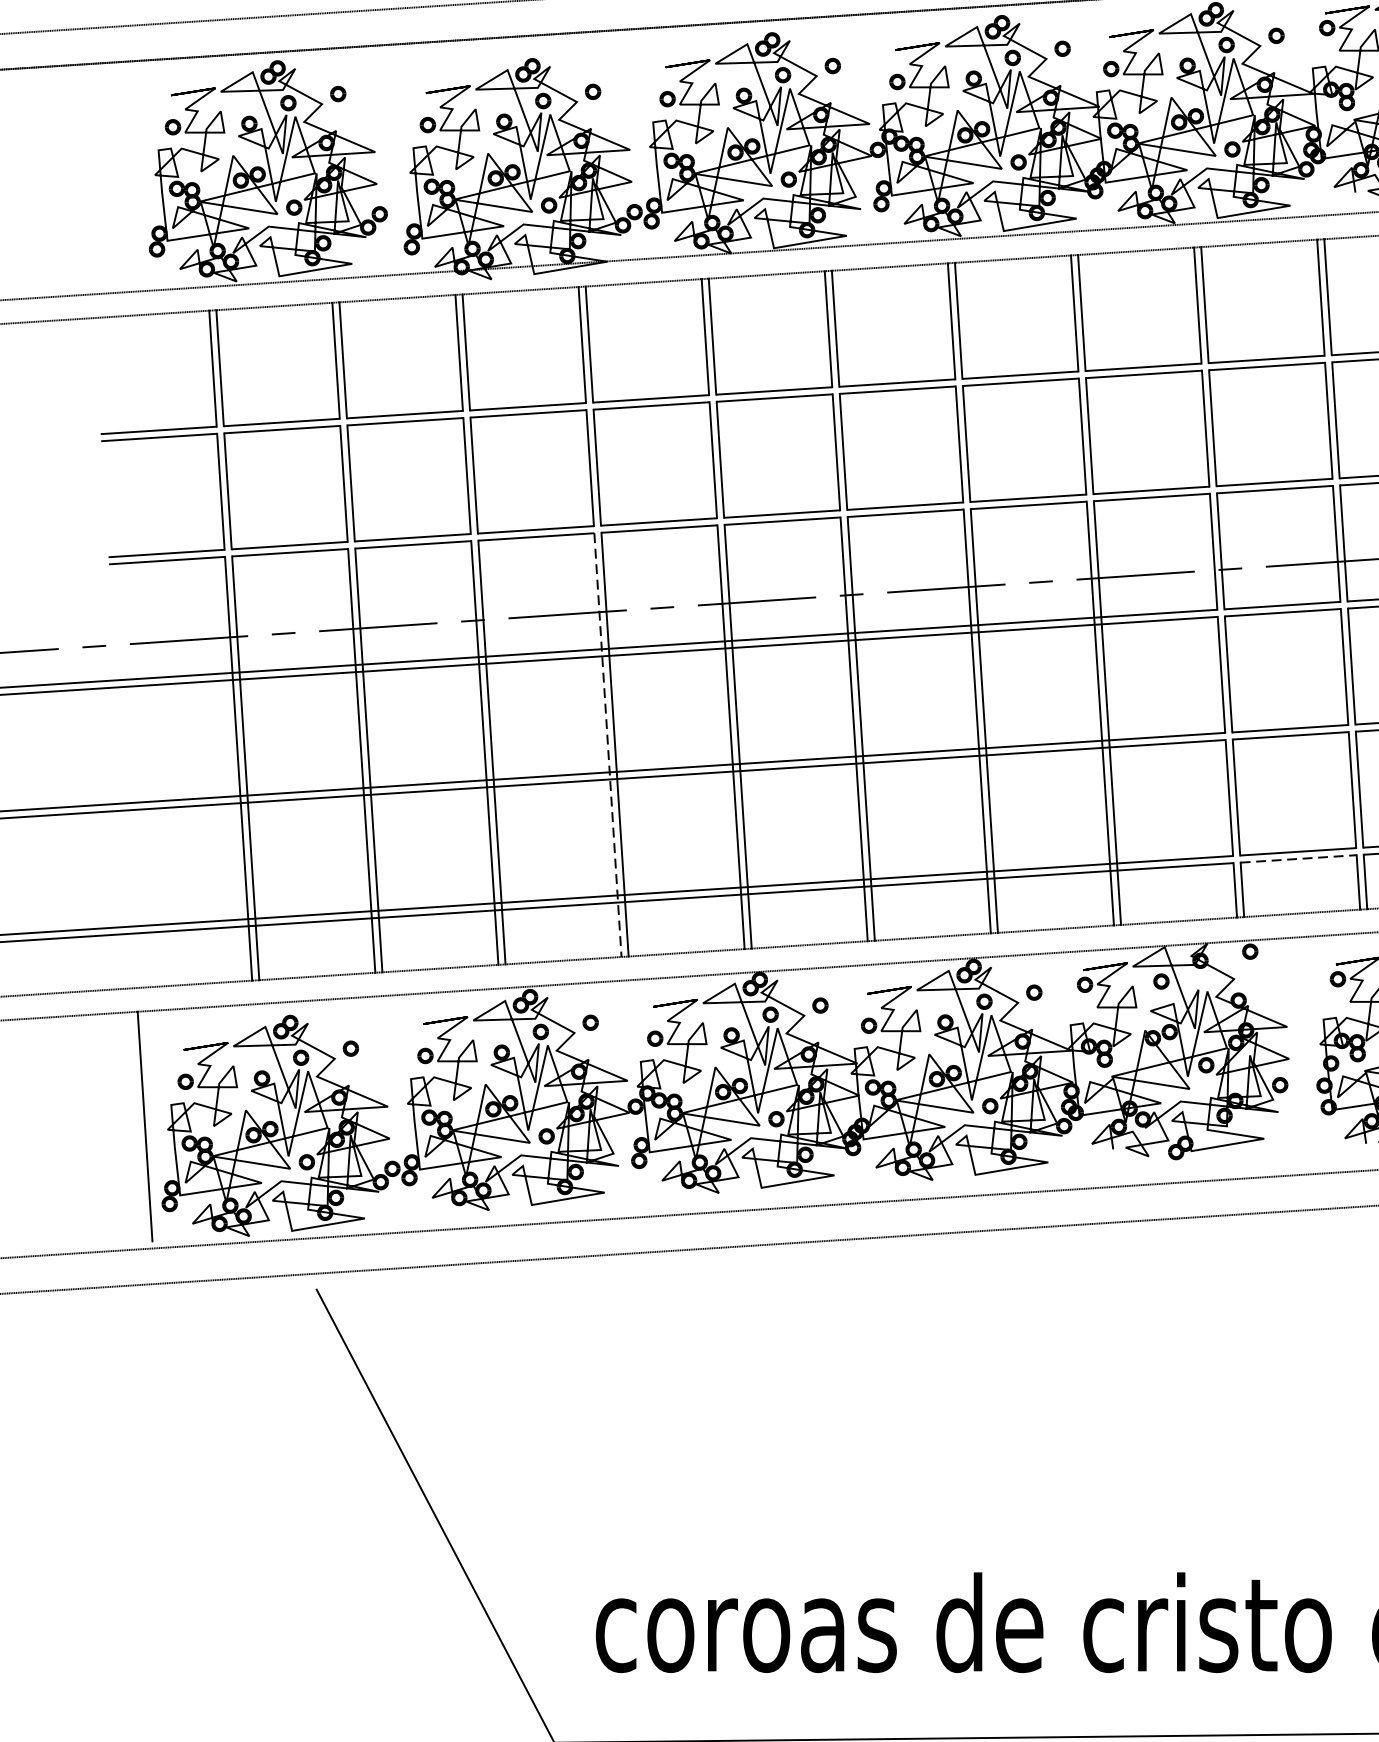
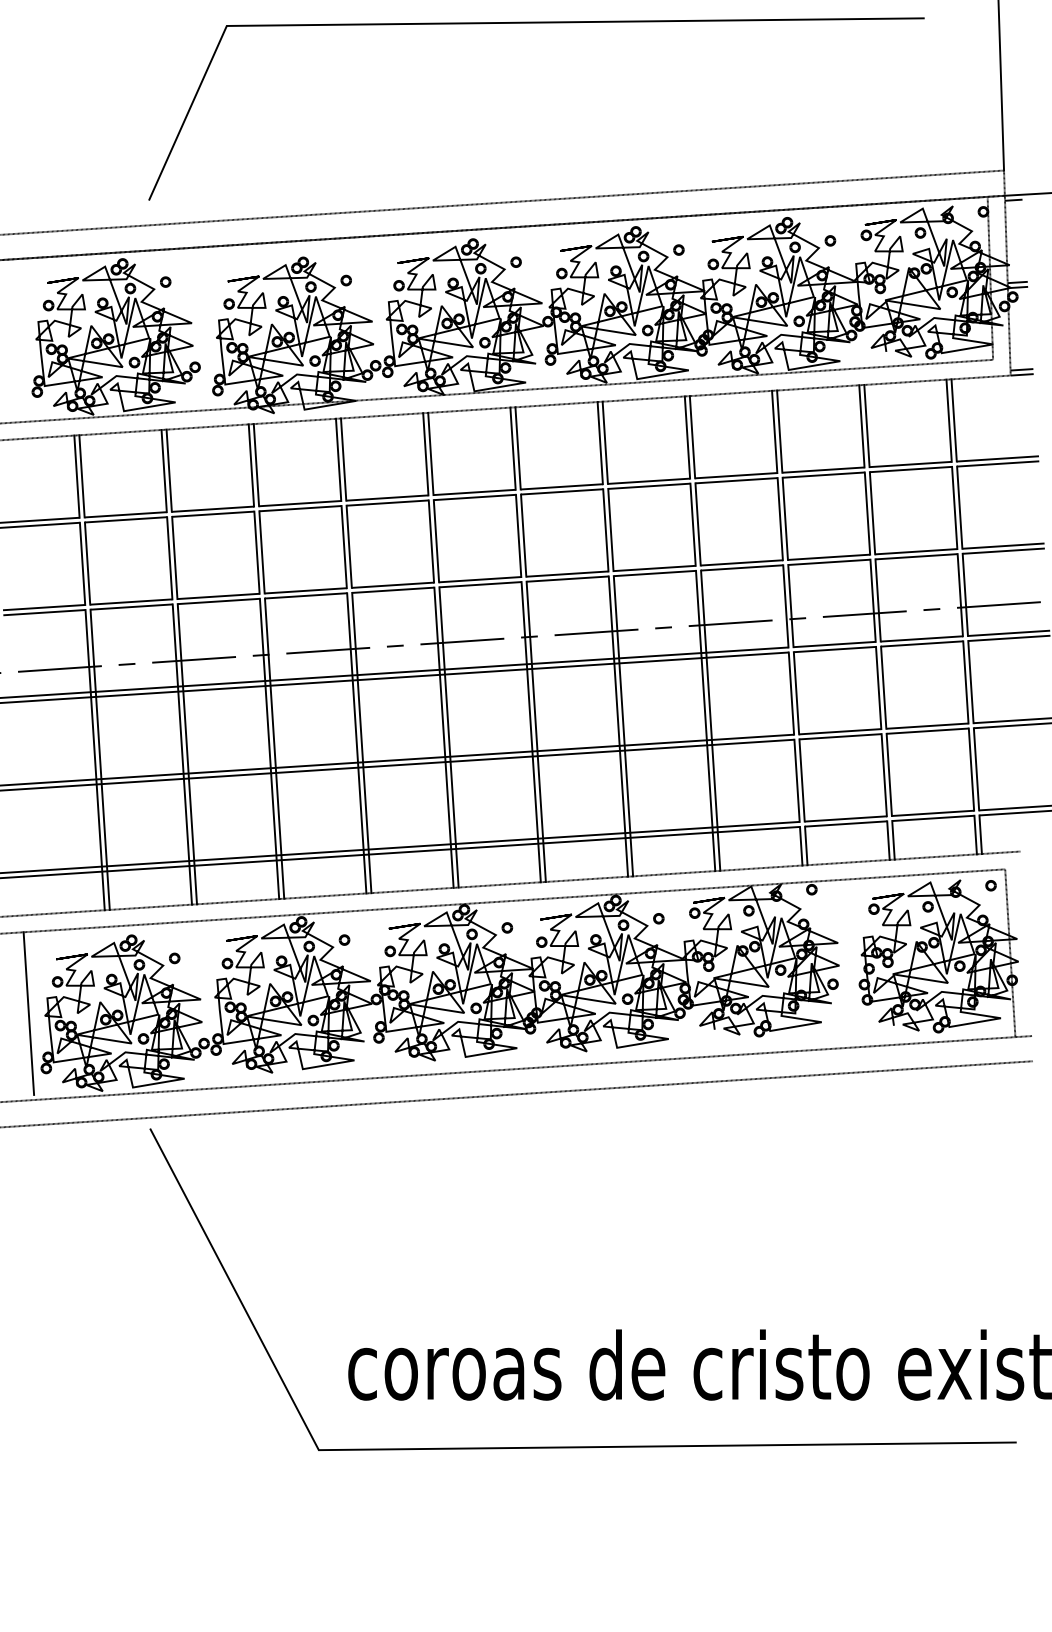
line: (607, 745) -> (356, 743), dashed -> solid
line: (1299, 858) -> (846, 823), dashed -> solid

